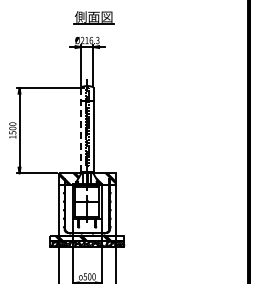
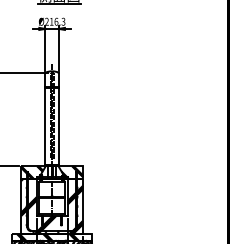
line: (81, 129) -> (45, 118), dashed -> solid
hatch: (86, 209) -> (51, 205), added

